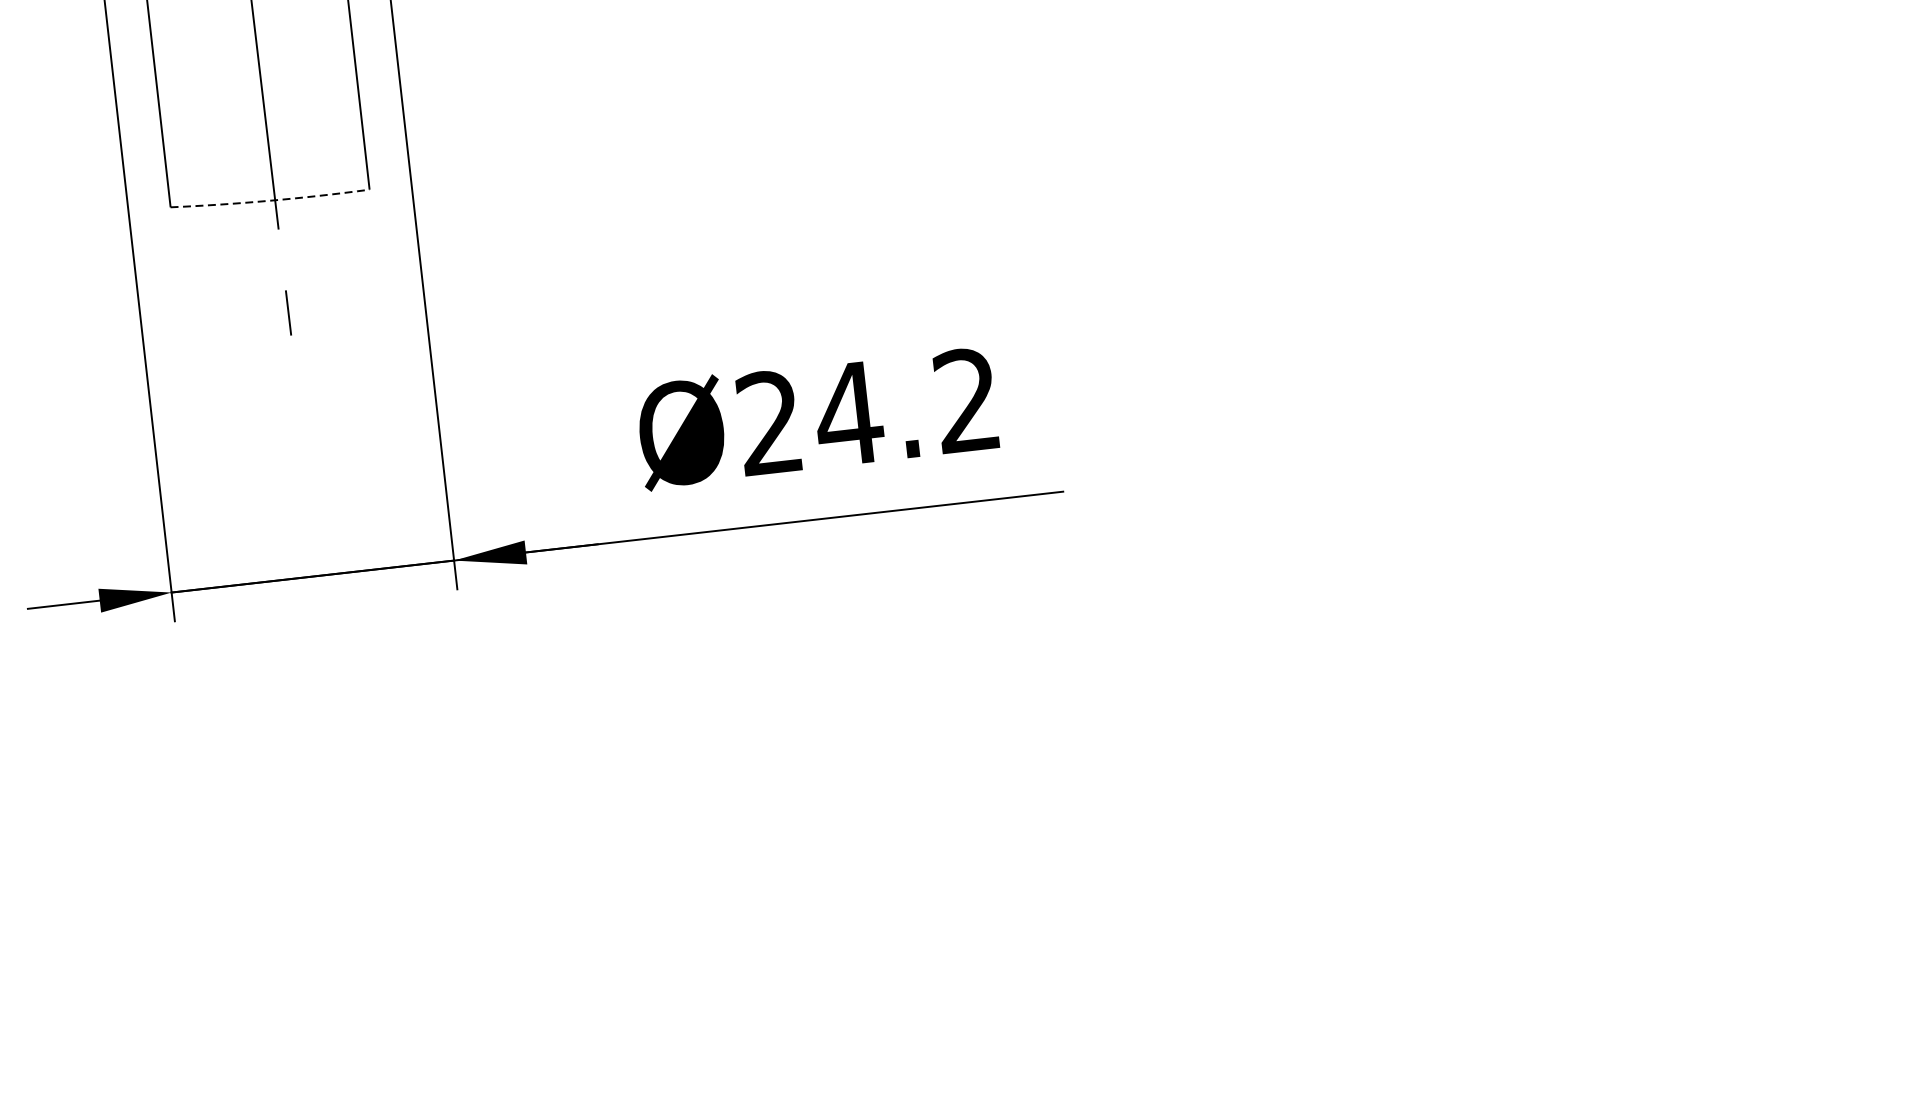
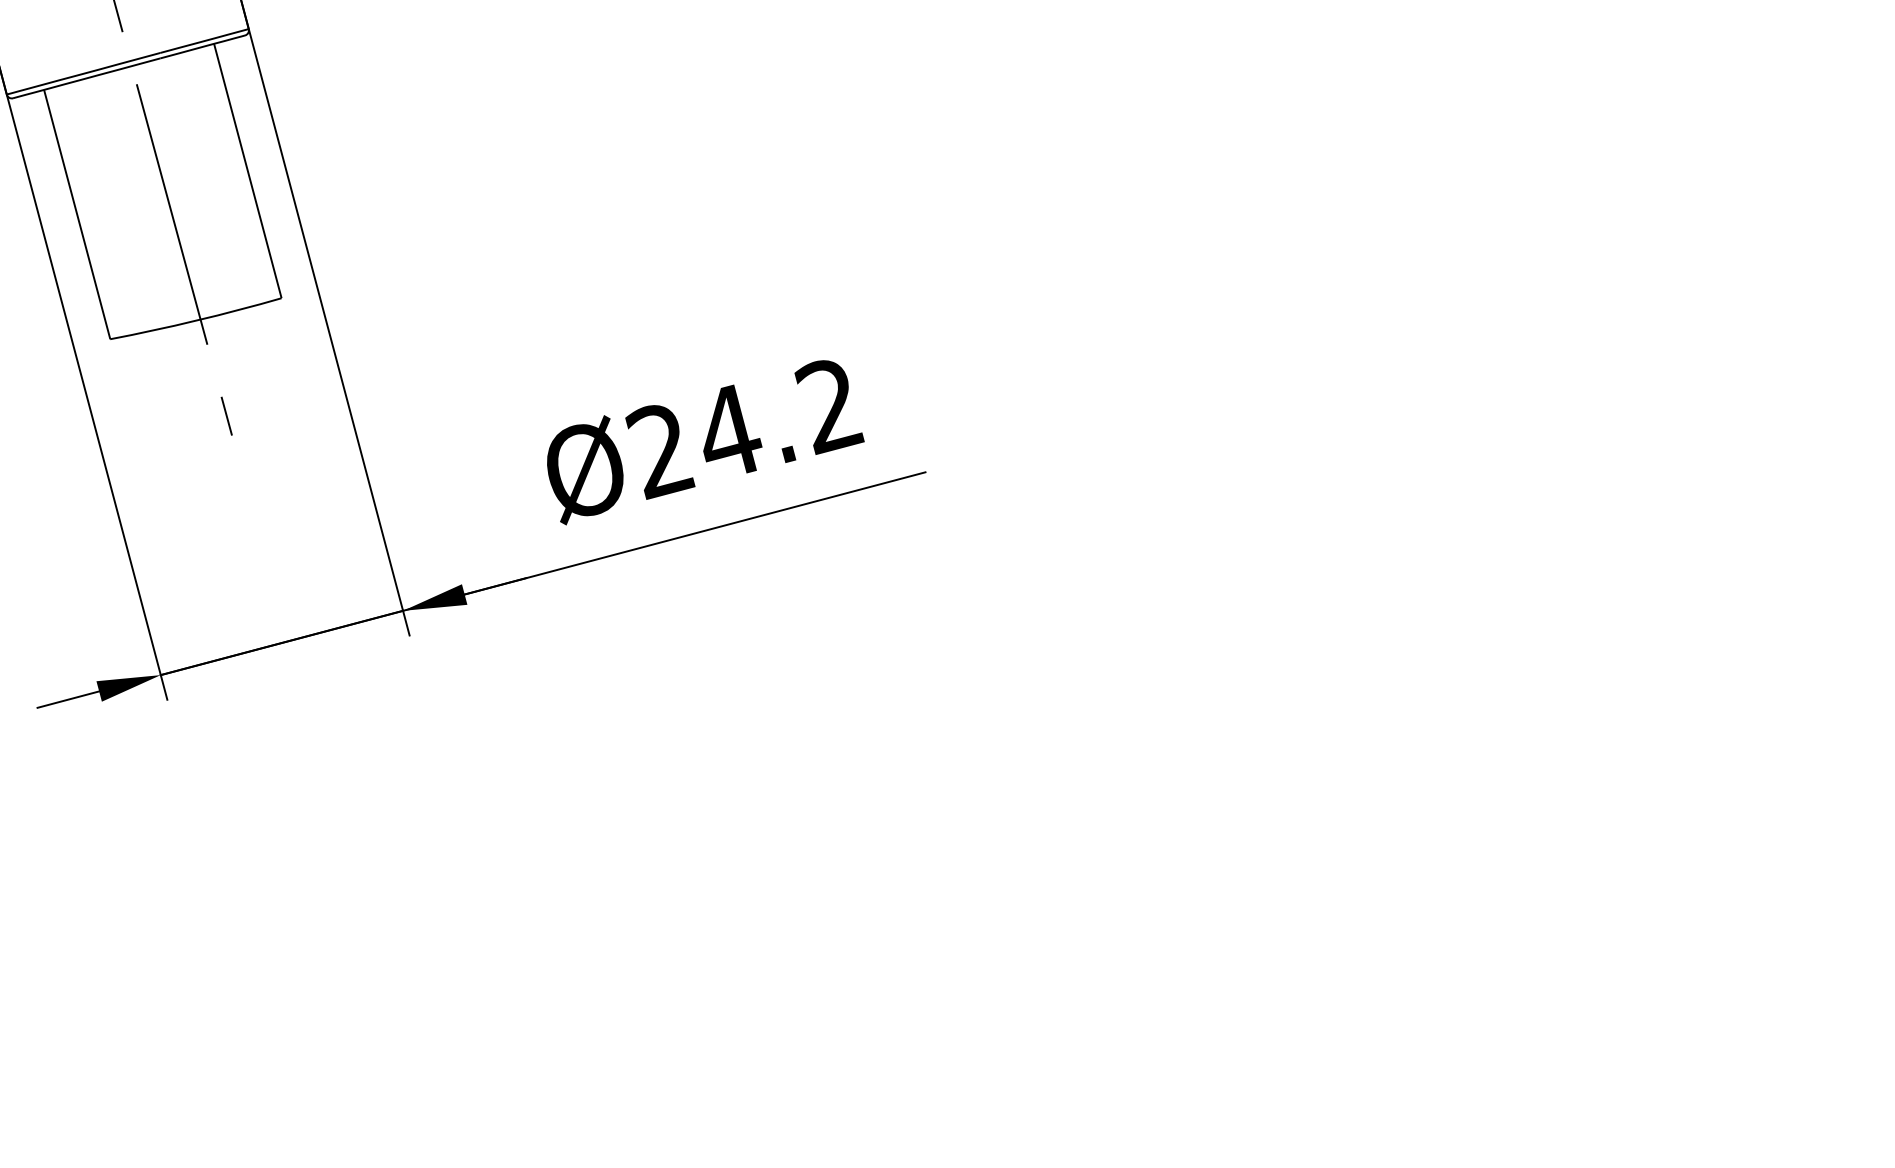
arc: (270, 200) -> (196, 320), dashed -> solid

